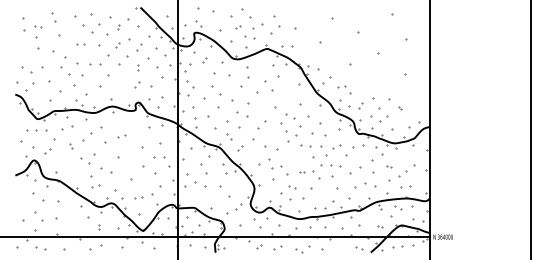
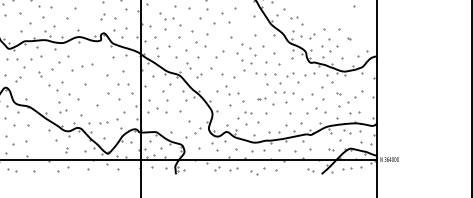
part: (190, 84) -> (162, 16), moved
part: (121, 136) -> (87, 65), size x1.6
part: (306, 171) -> (261, 98), size x0.6

